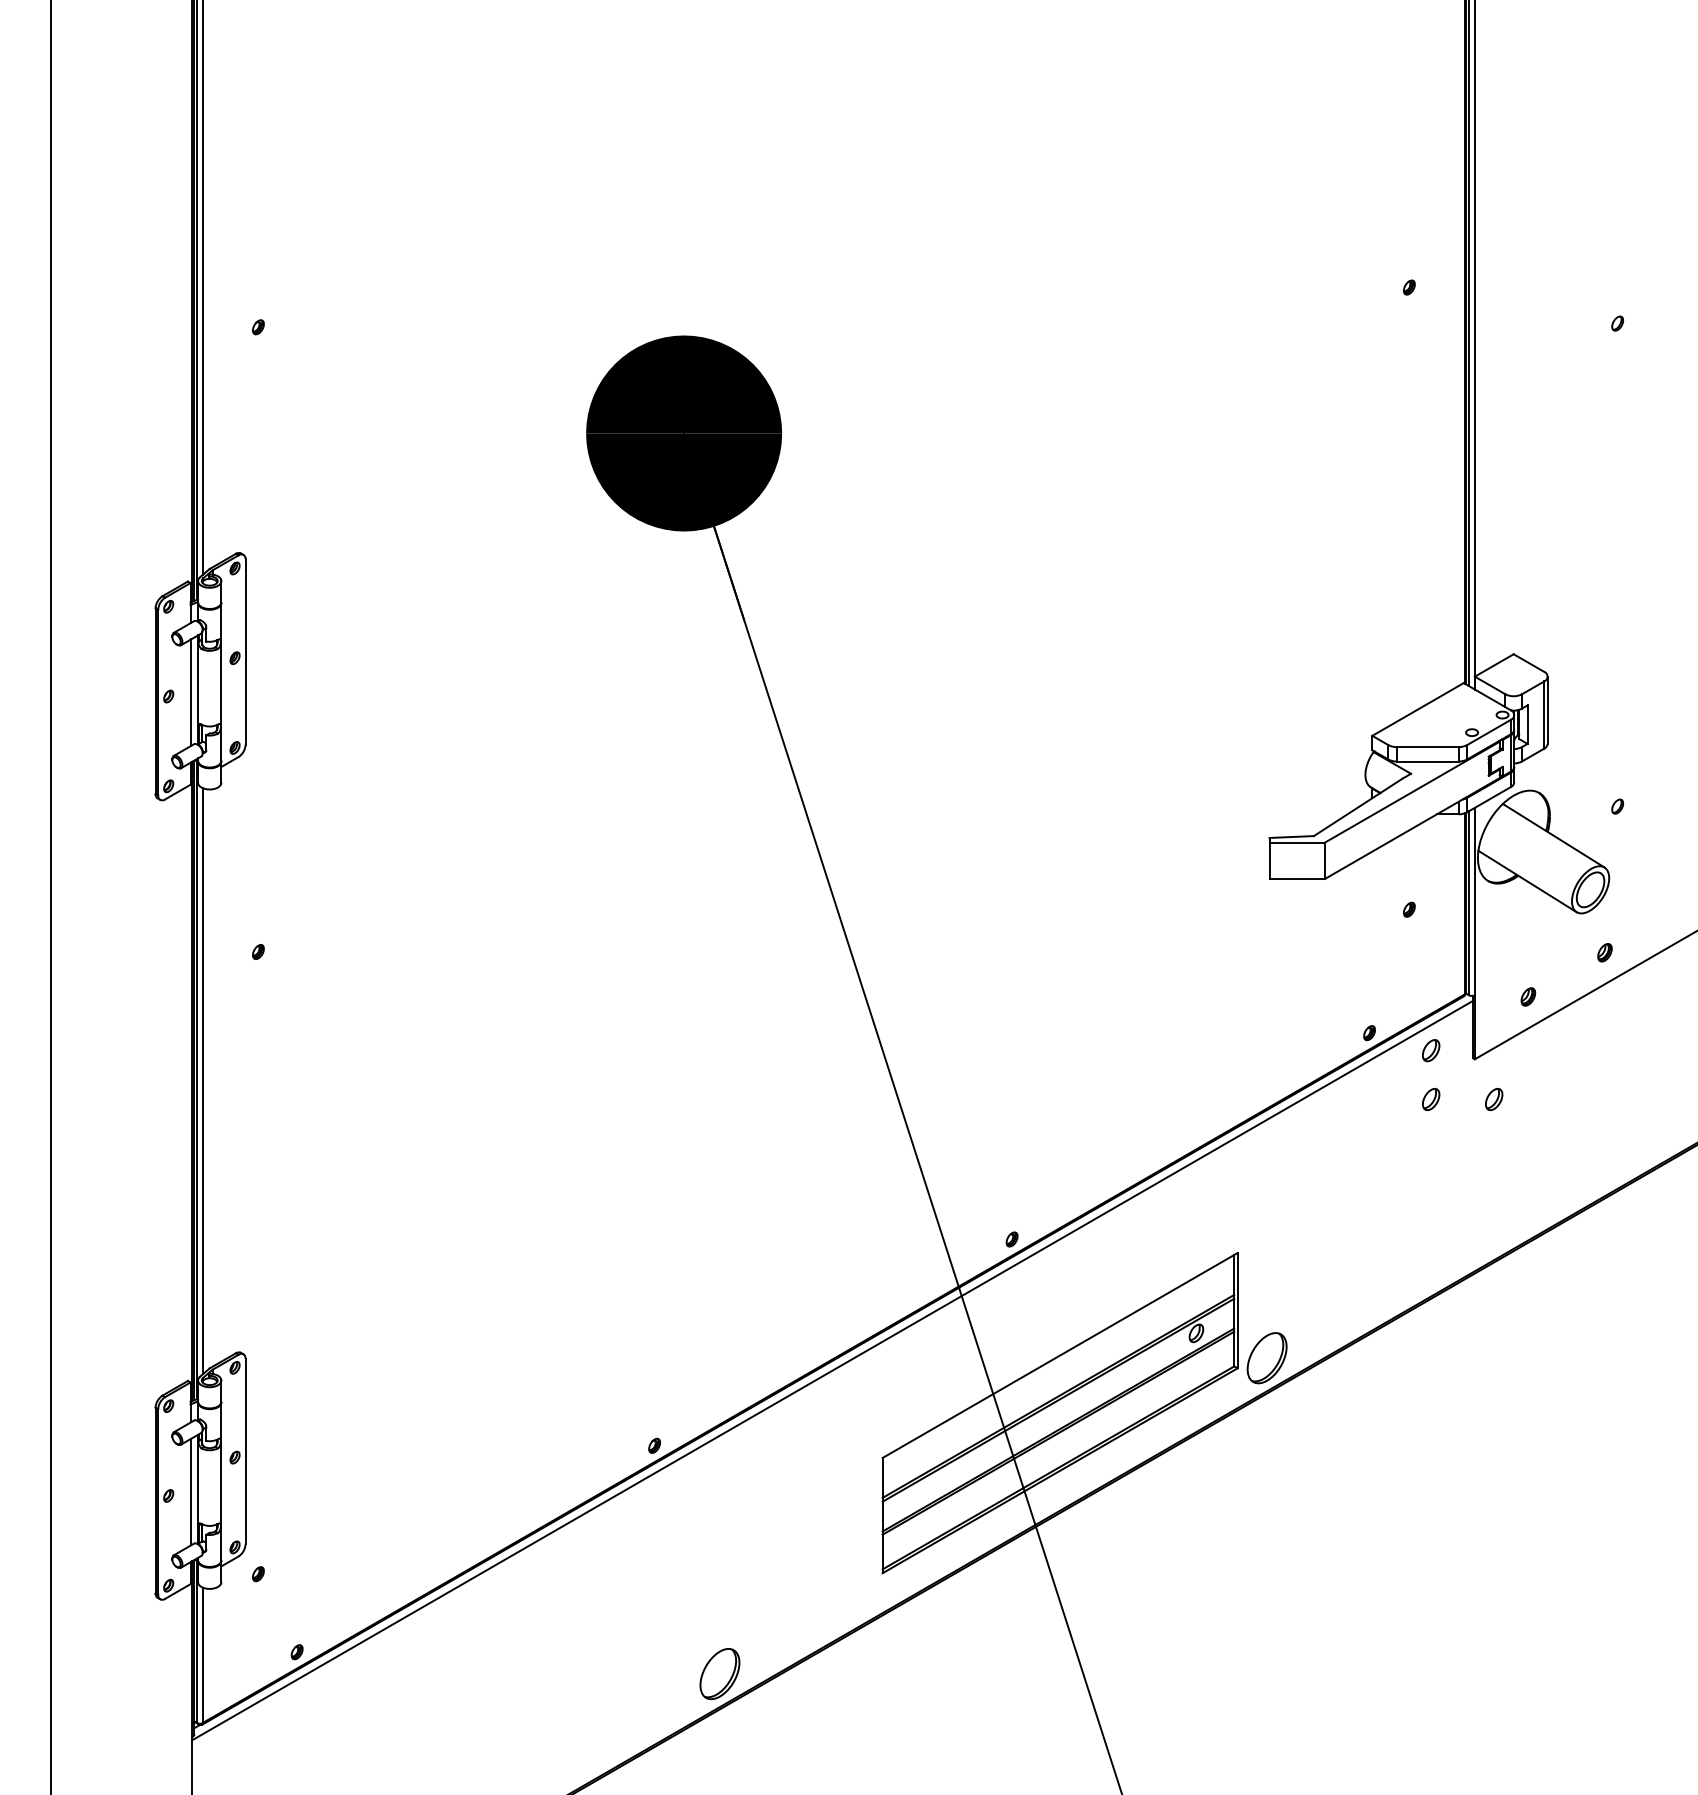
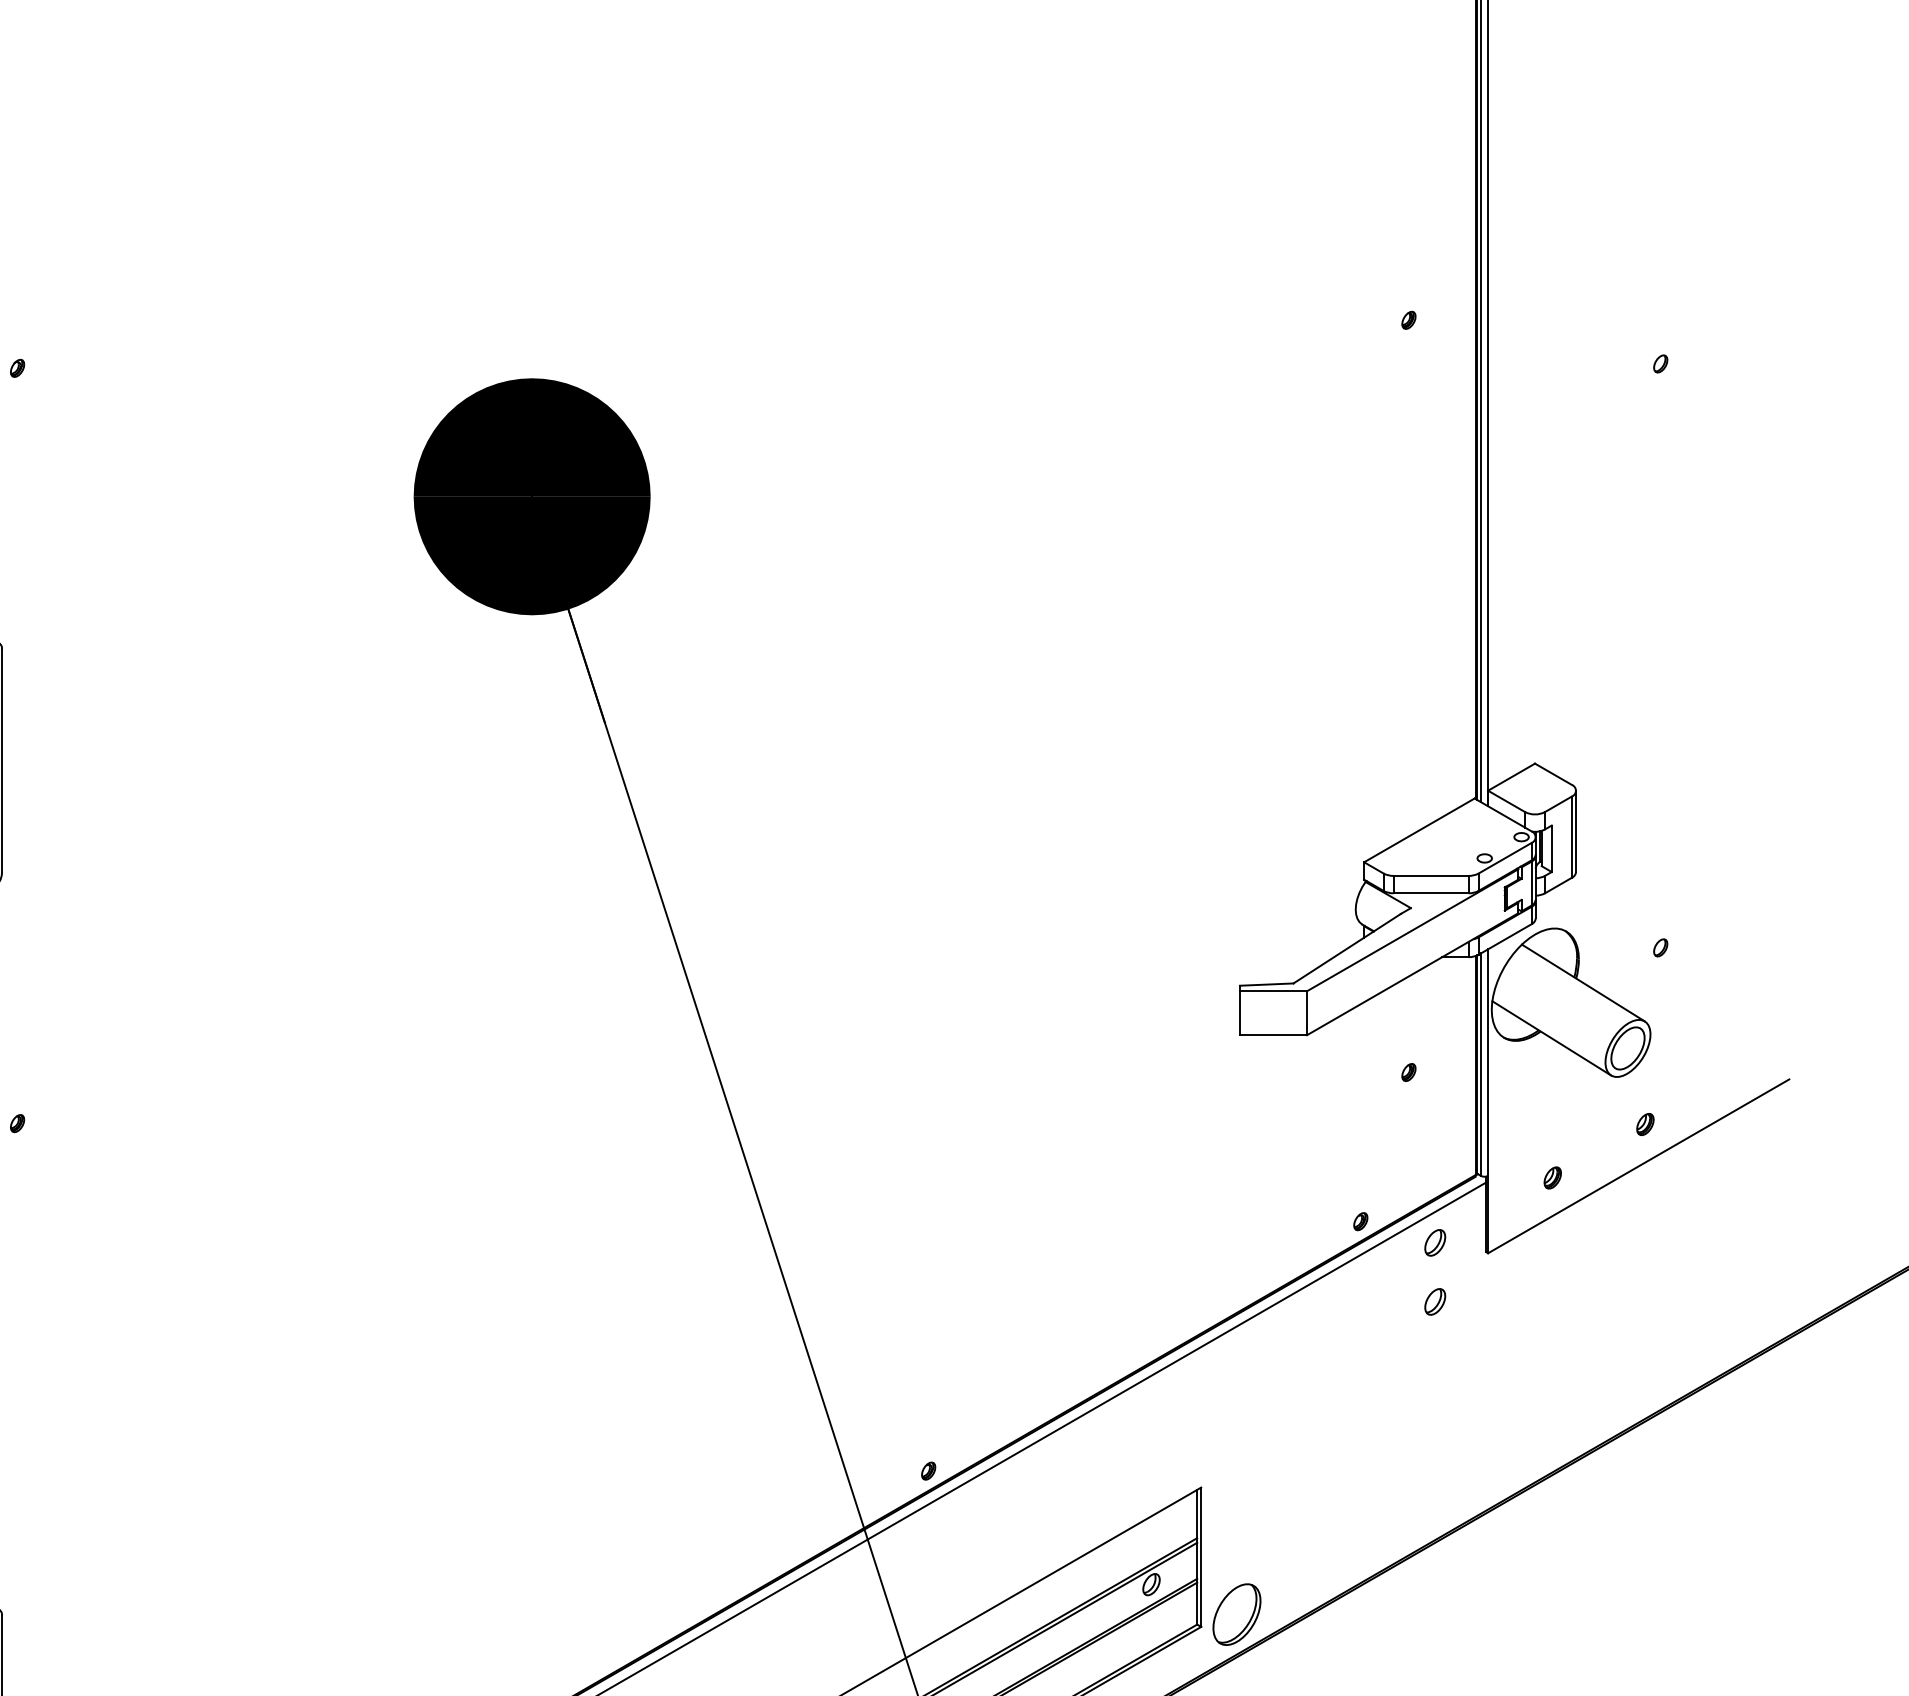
part: (1494, 1099) -> (1511, 1301), removed

